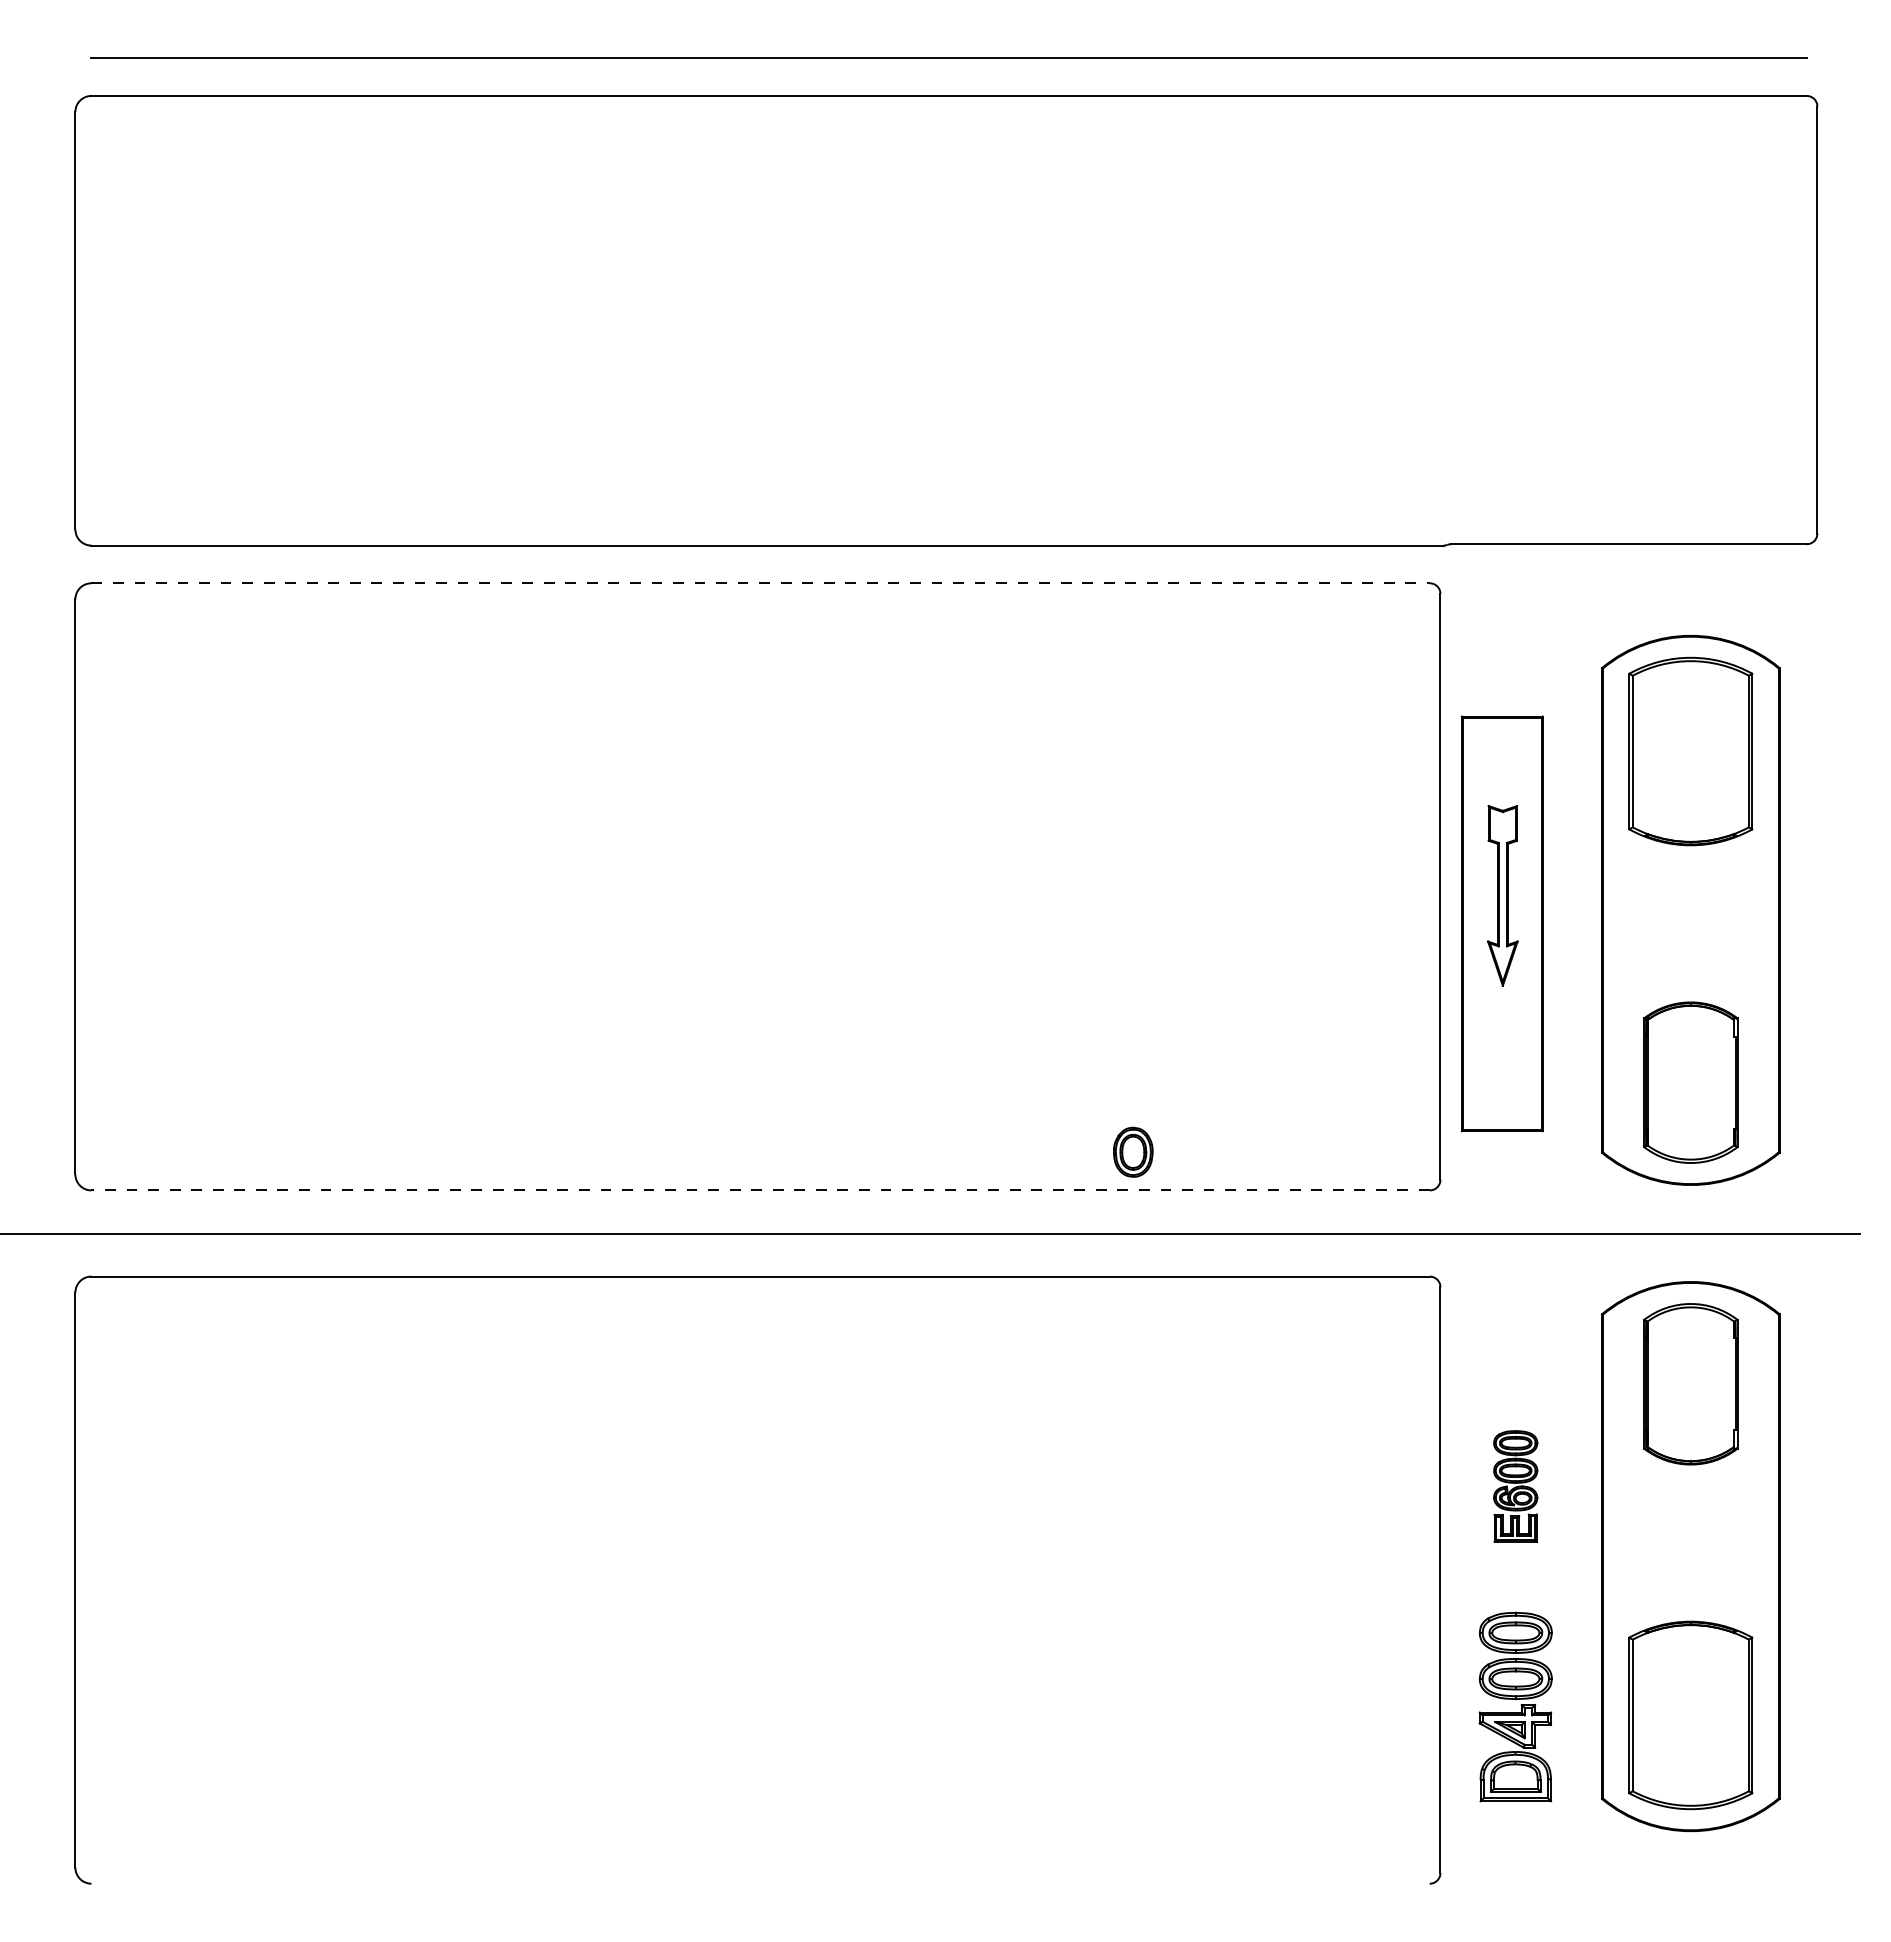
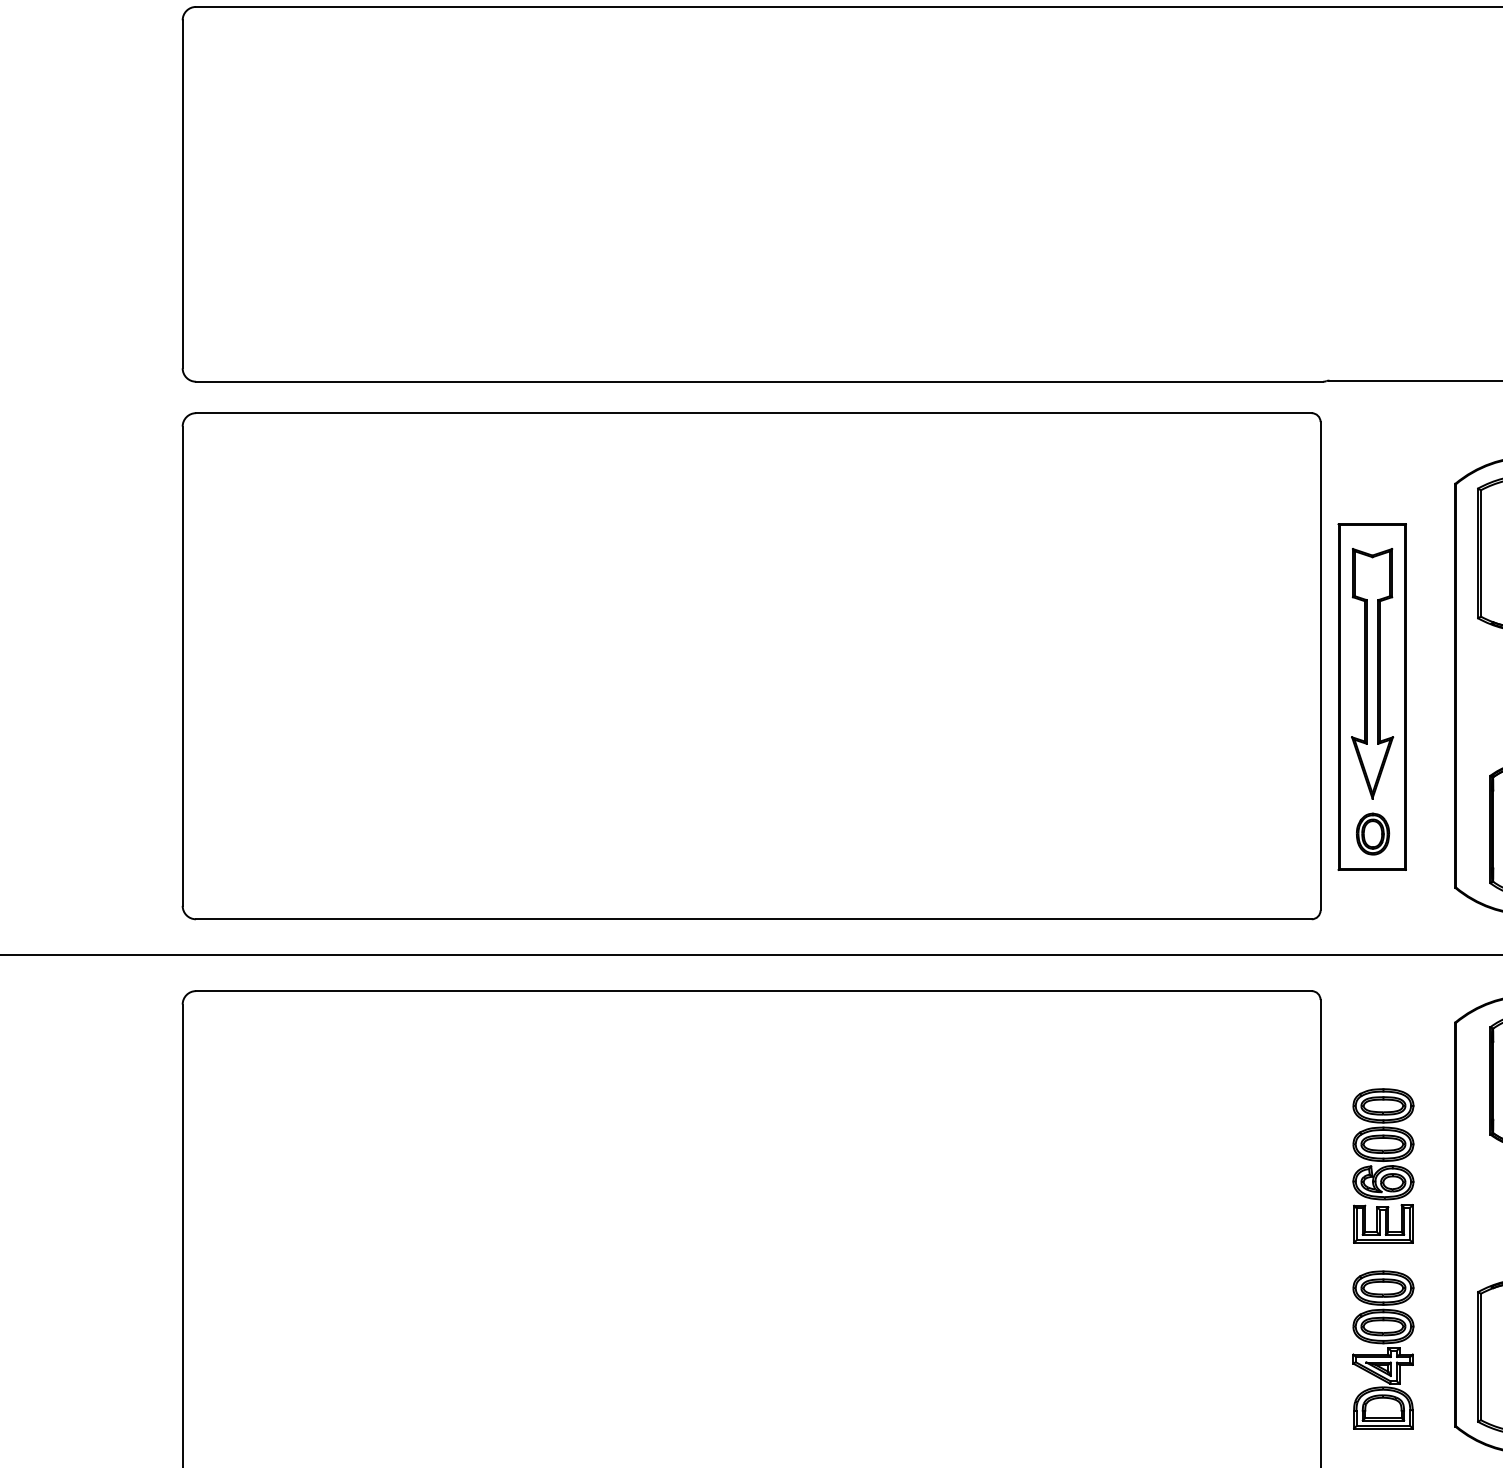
line: (761, 583) -> (754, 413), dashed -> solid
part: (1502, 895) -> (1372, 673), size x1.67
part: (1133, 1151) -> (1373, 833), moved
line: (760, 1190) -> (753, 919), dashed -> solid
part: (1515, 1486) -> (1383, 1166), size x1.67

